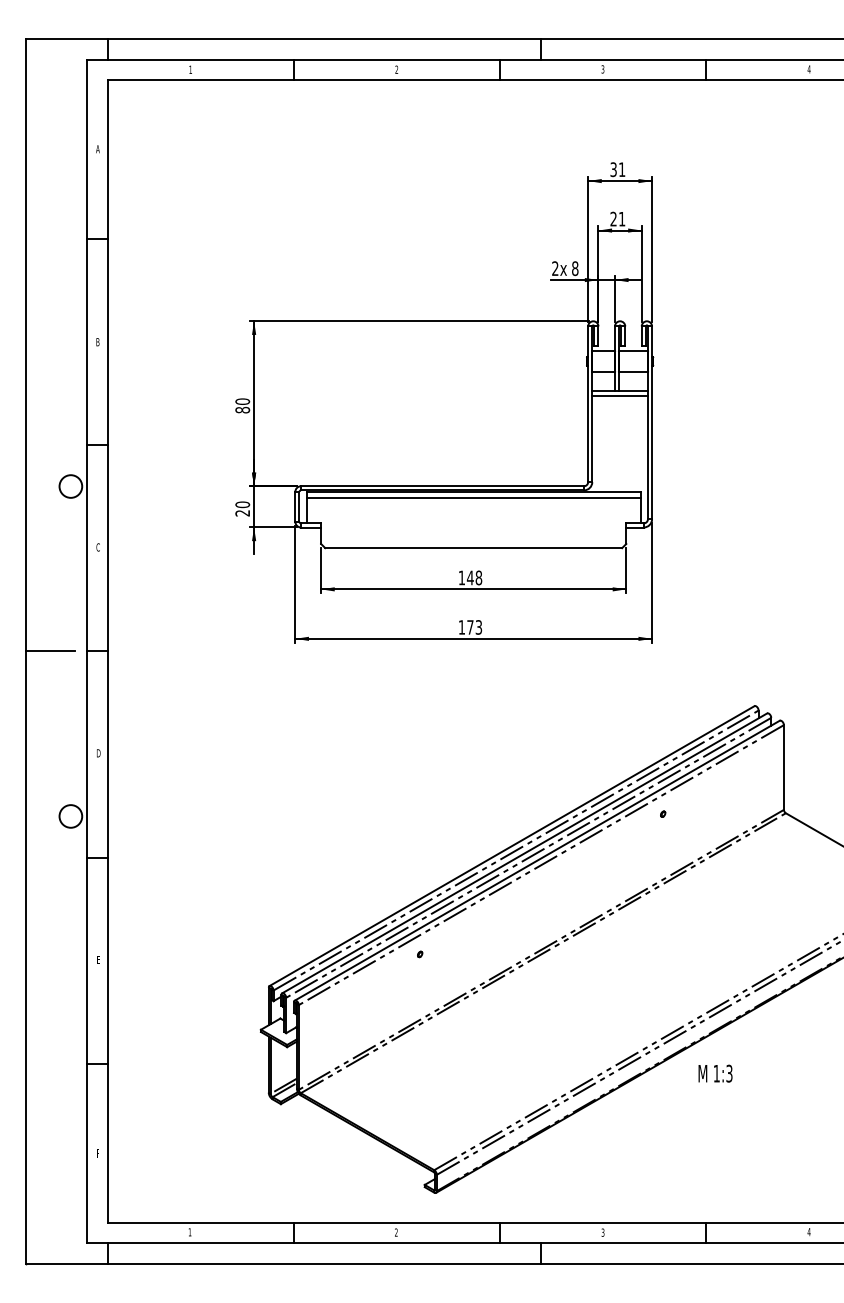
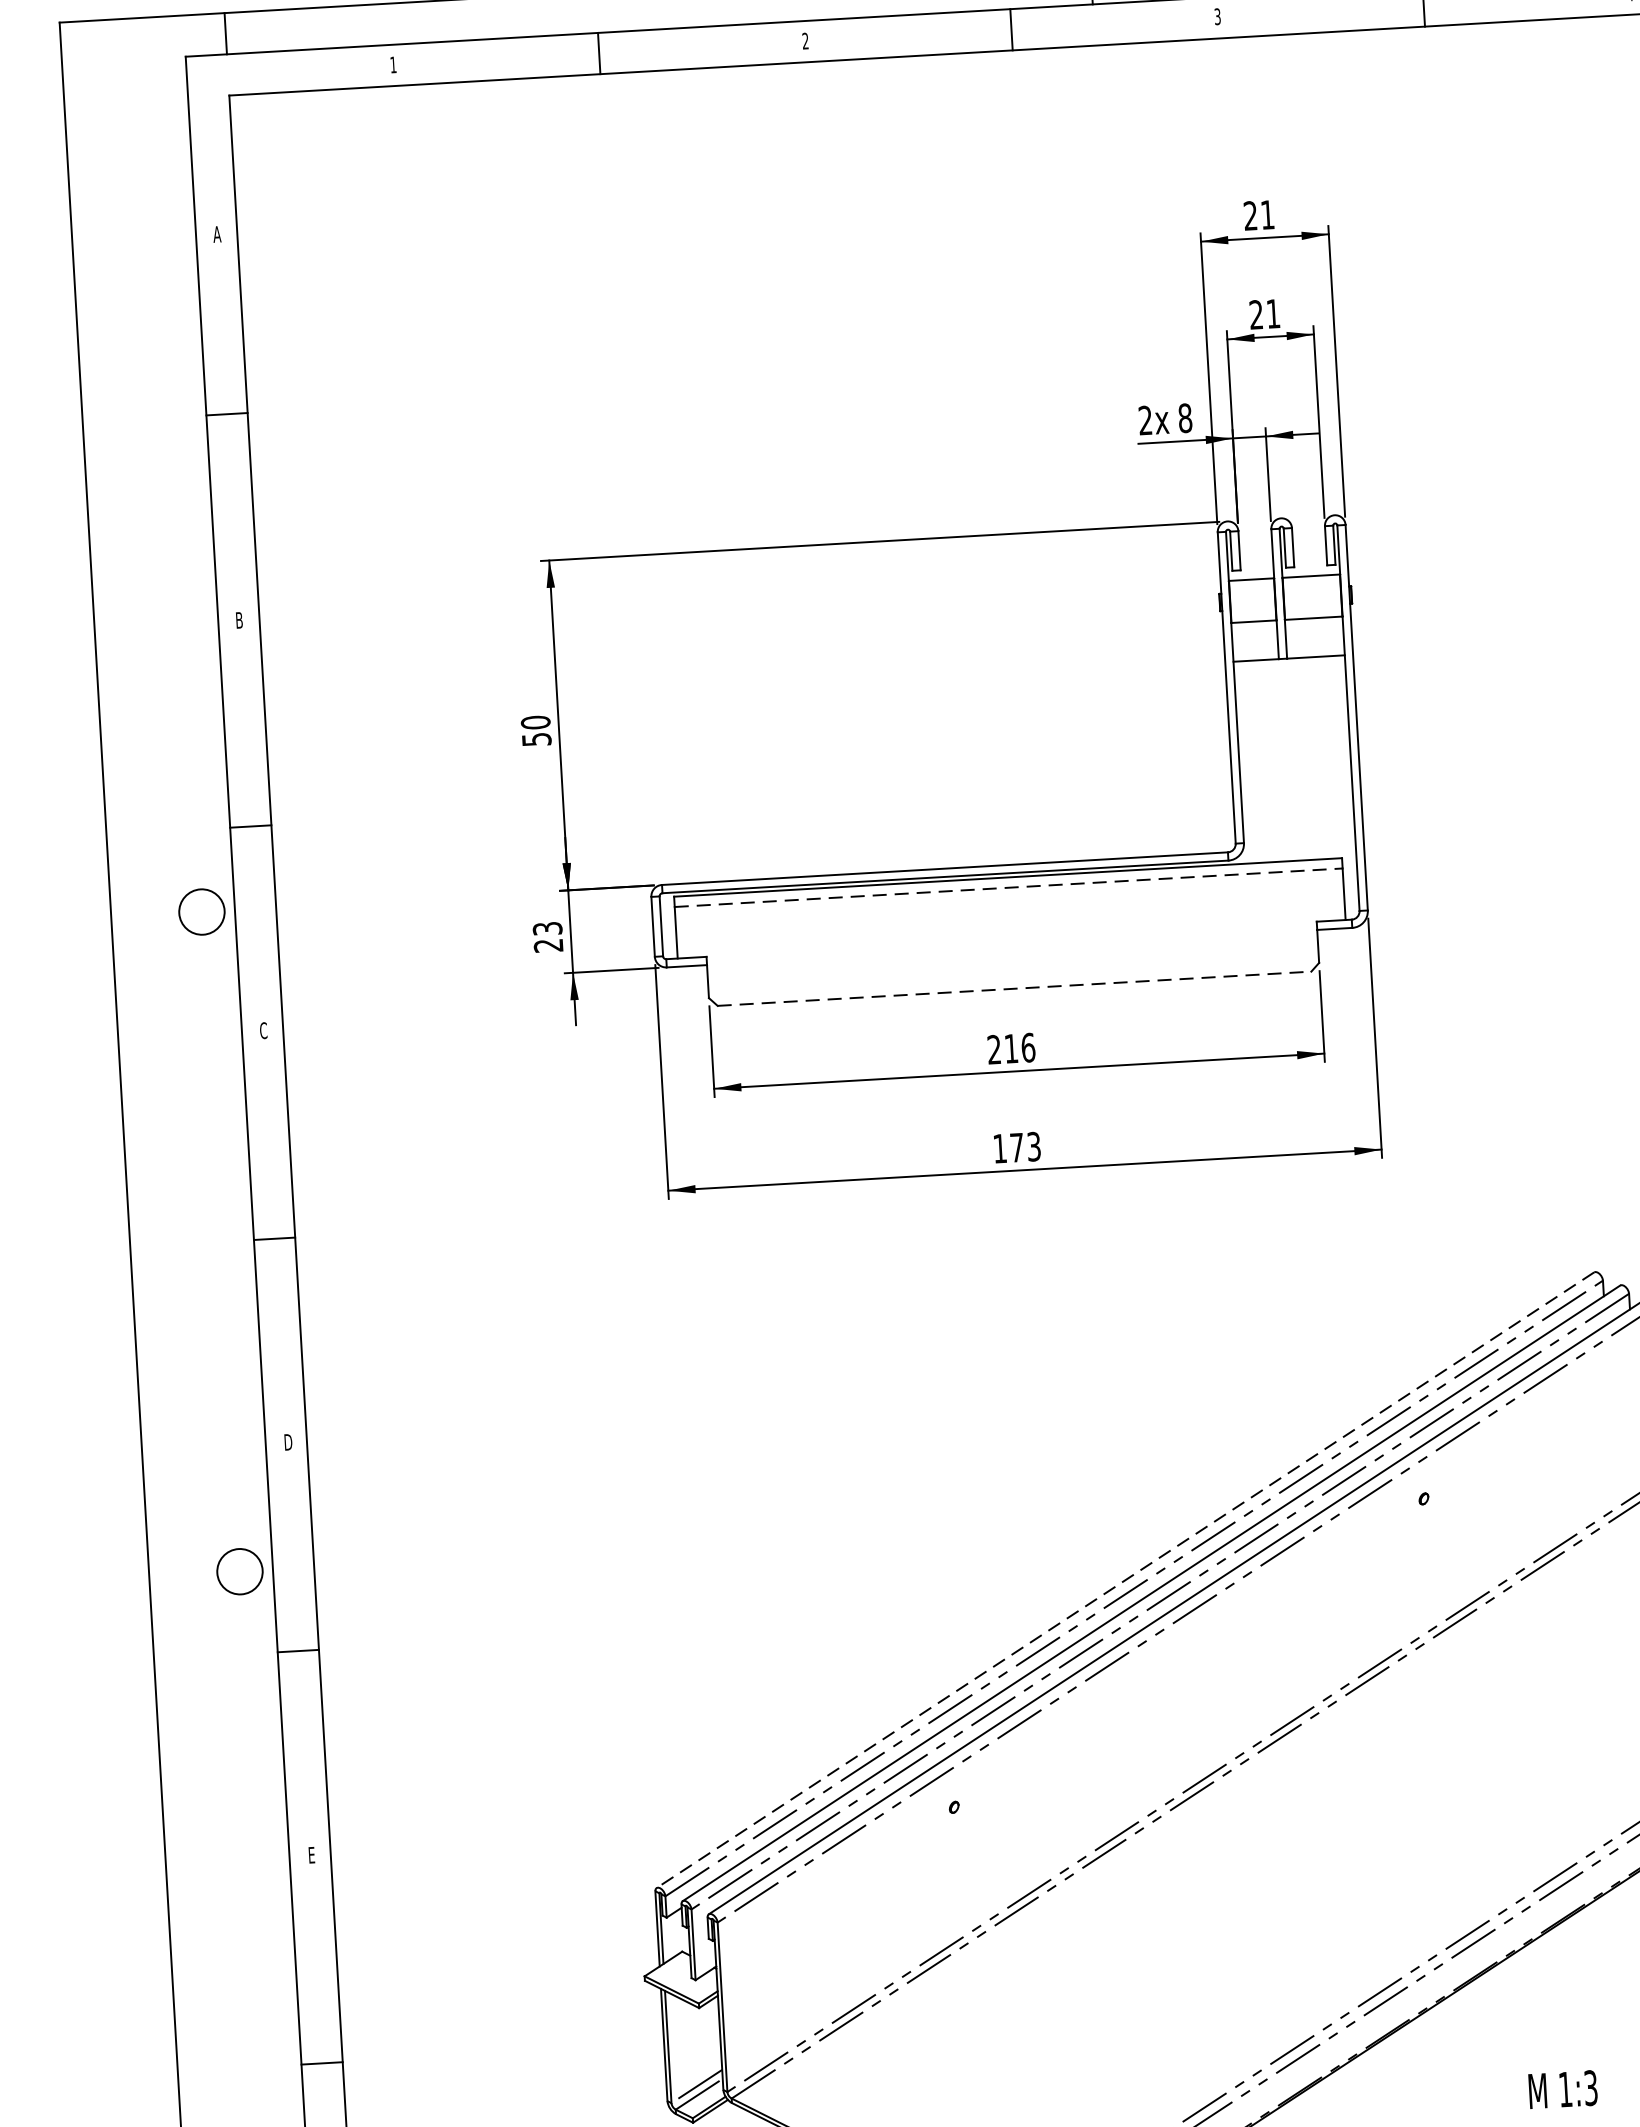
text: (613, 170) -> (1250, 217), 31 -> 21
line: (619, 395) -> (1288, 666), removed
text: (242, 409) -> (536, 738), 80 -> 50
line: (474, 497) -> (1010, 887), solid -> dashed
text: (242, 504) -> (547, 928), 20 -> 23
line: (474, 548) -> (1016, 989), solid -> dashed
text: (470, 577) -> (1011, 1047), 148 -> 216
line: (50, 651) -> (180, 1244), removed
line: (511, 846) -> (1124, 1580), solid -> dashed
text: (715, 1073) -> (1563, 2089), moved

